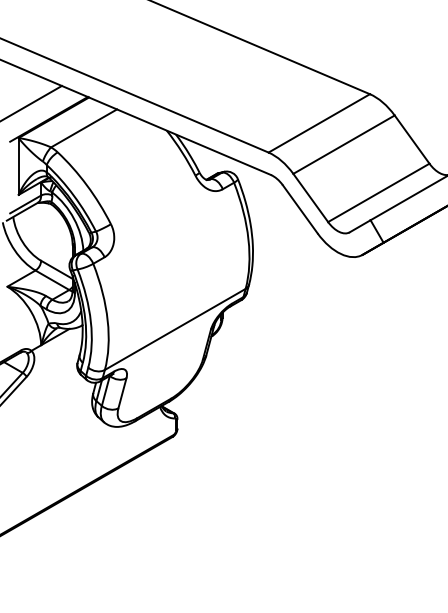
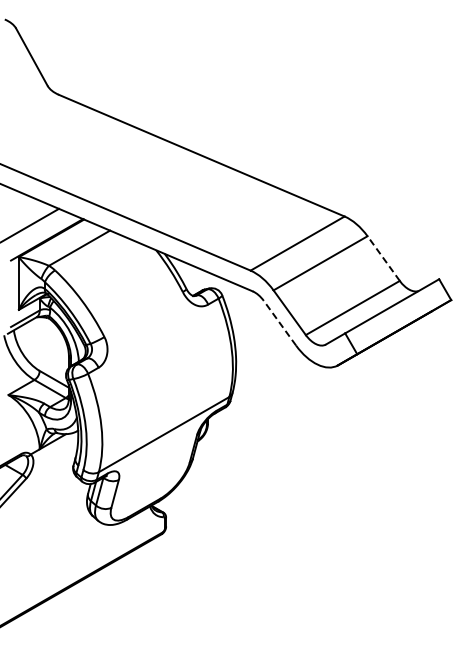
line: (411, 139) -> (383, 258), solid -> dashed
line: (299, 209) -> (279, 323), solid -> dashed

